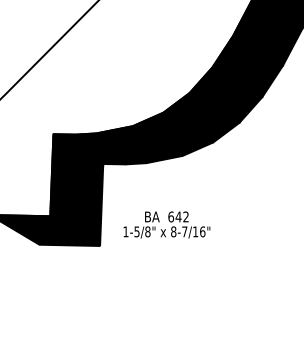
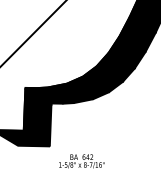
text: (166, 225) -> (81, 161), moved

